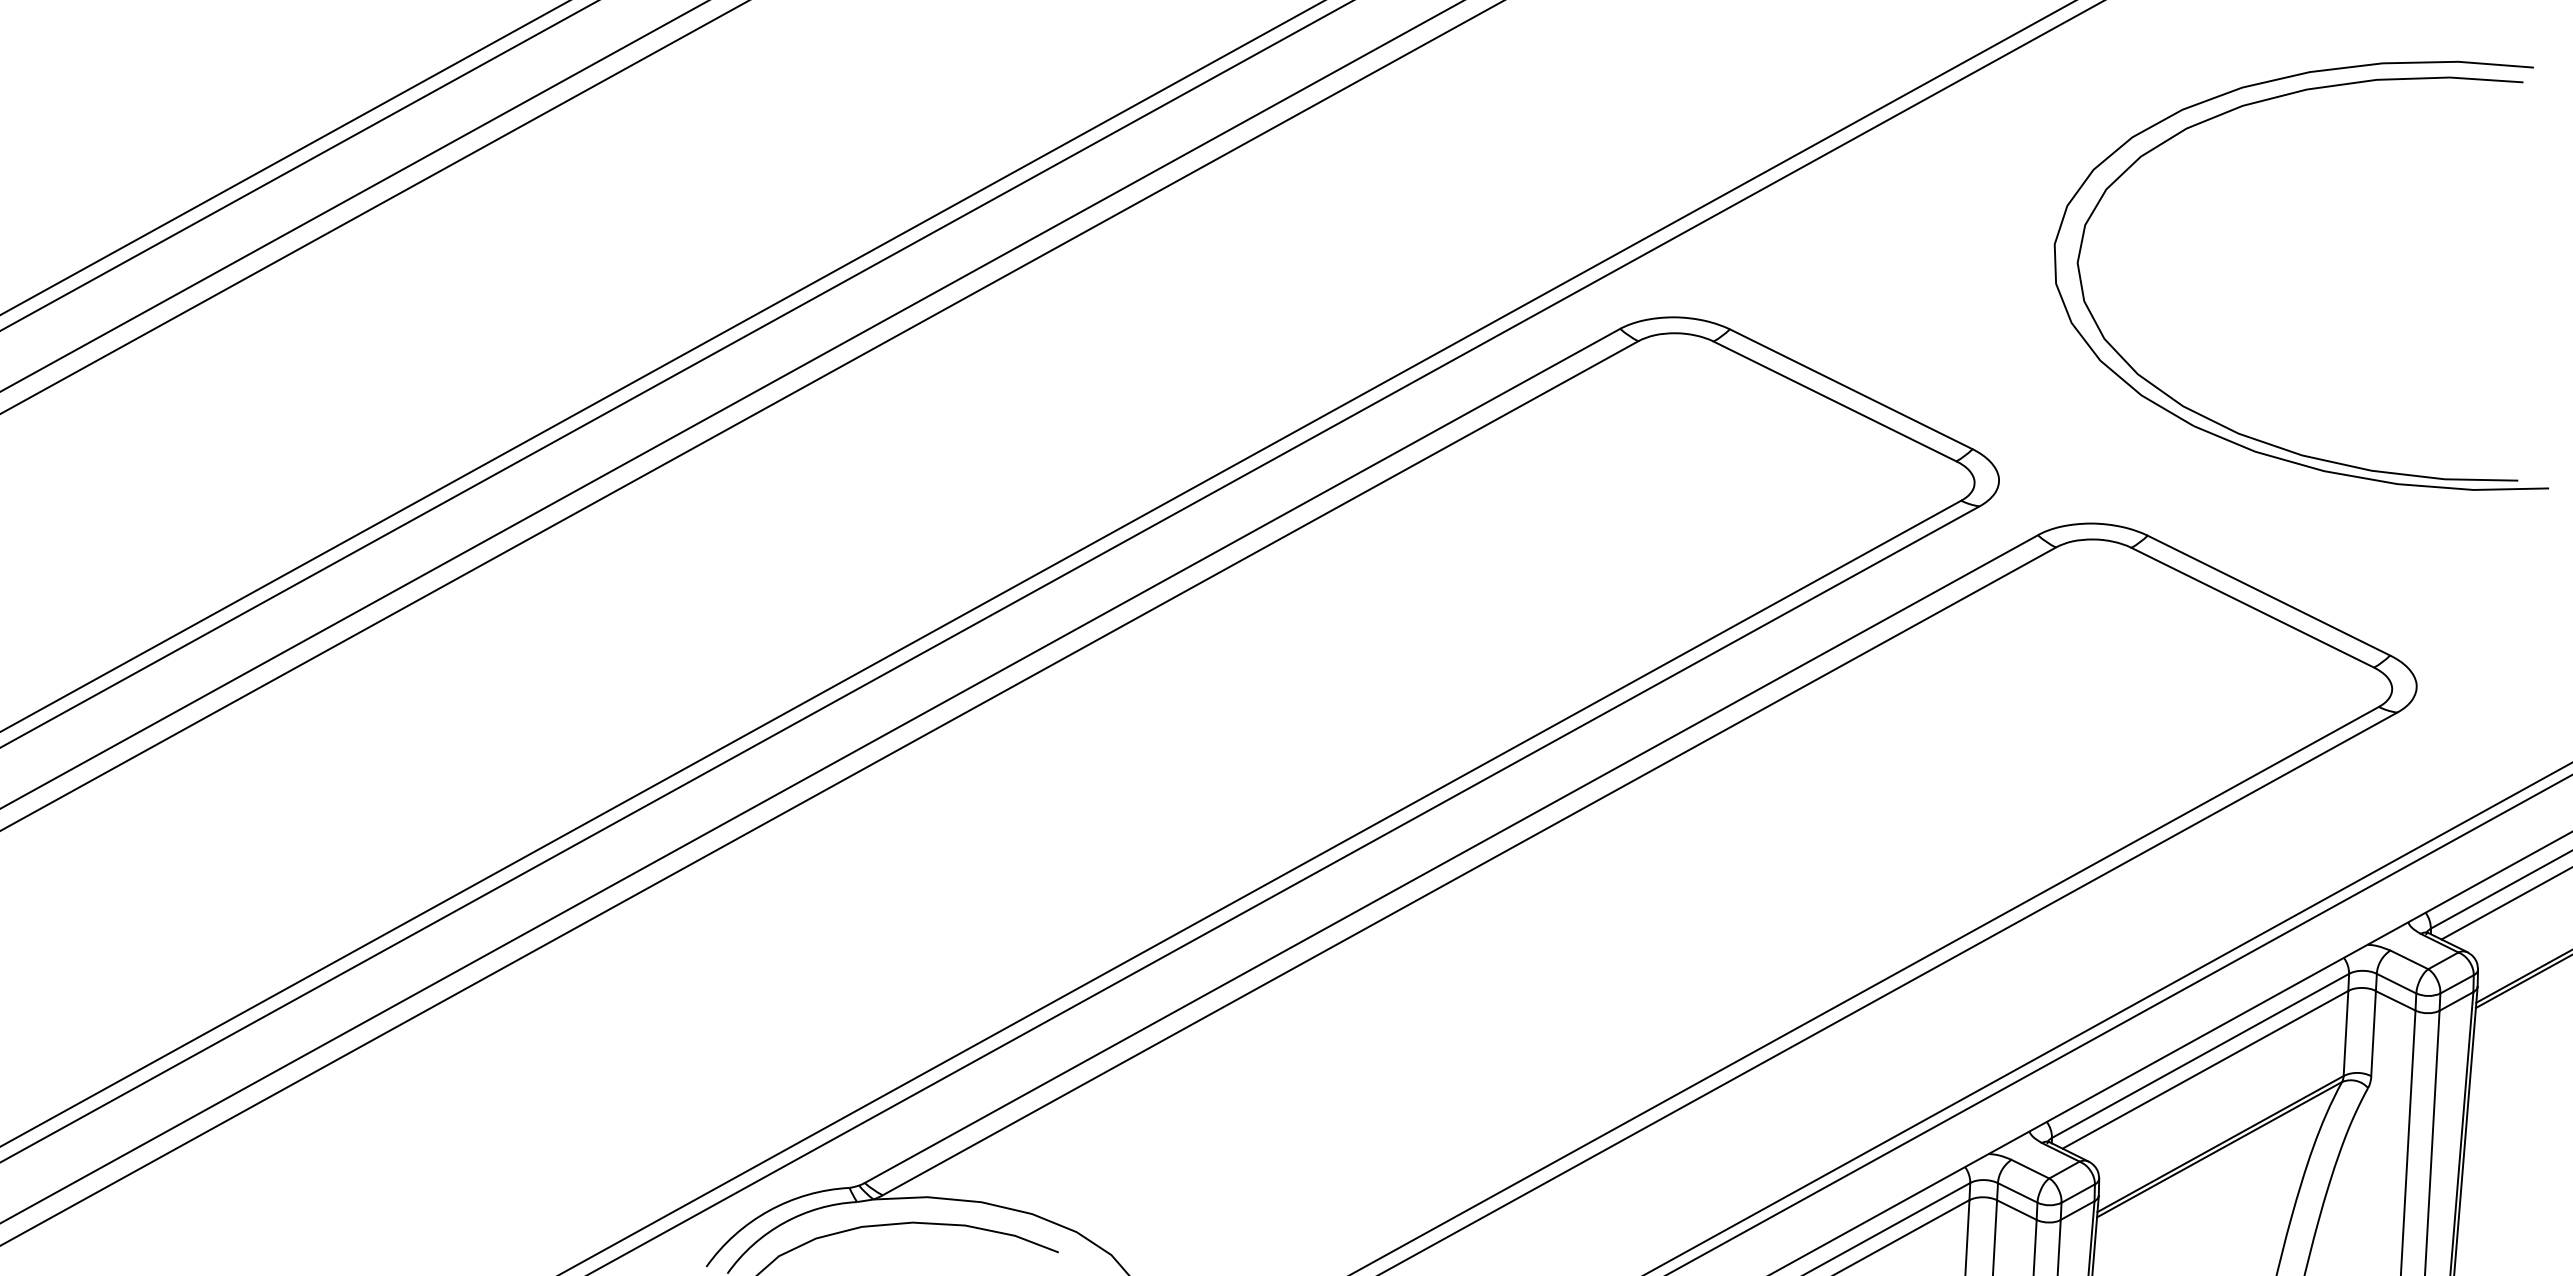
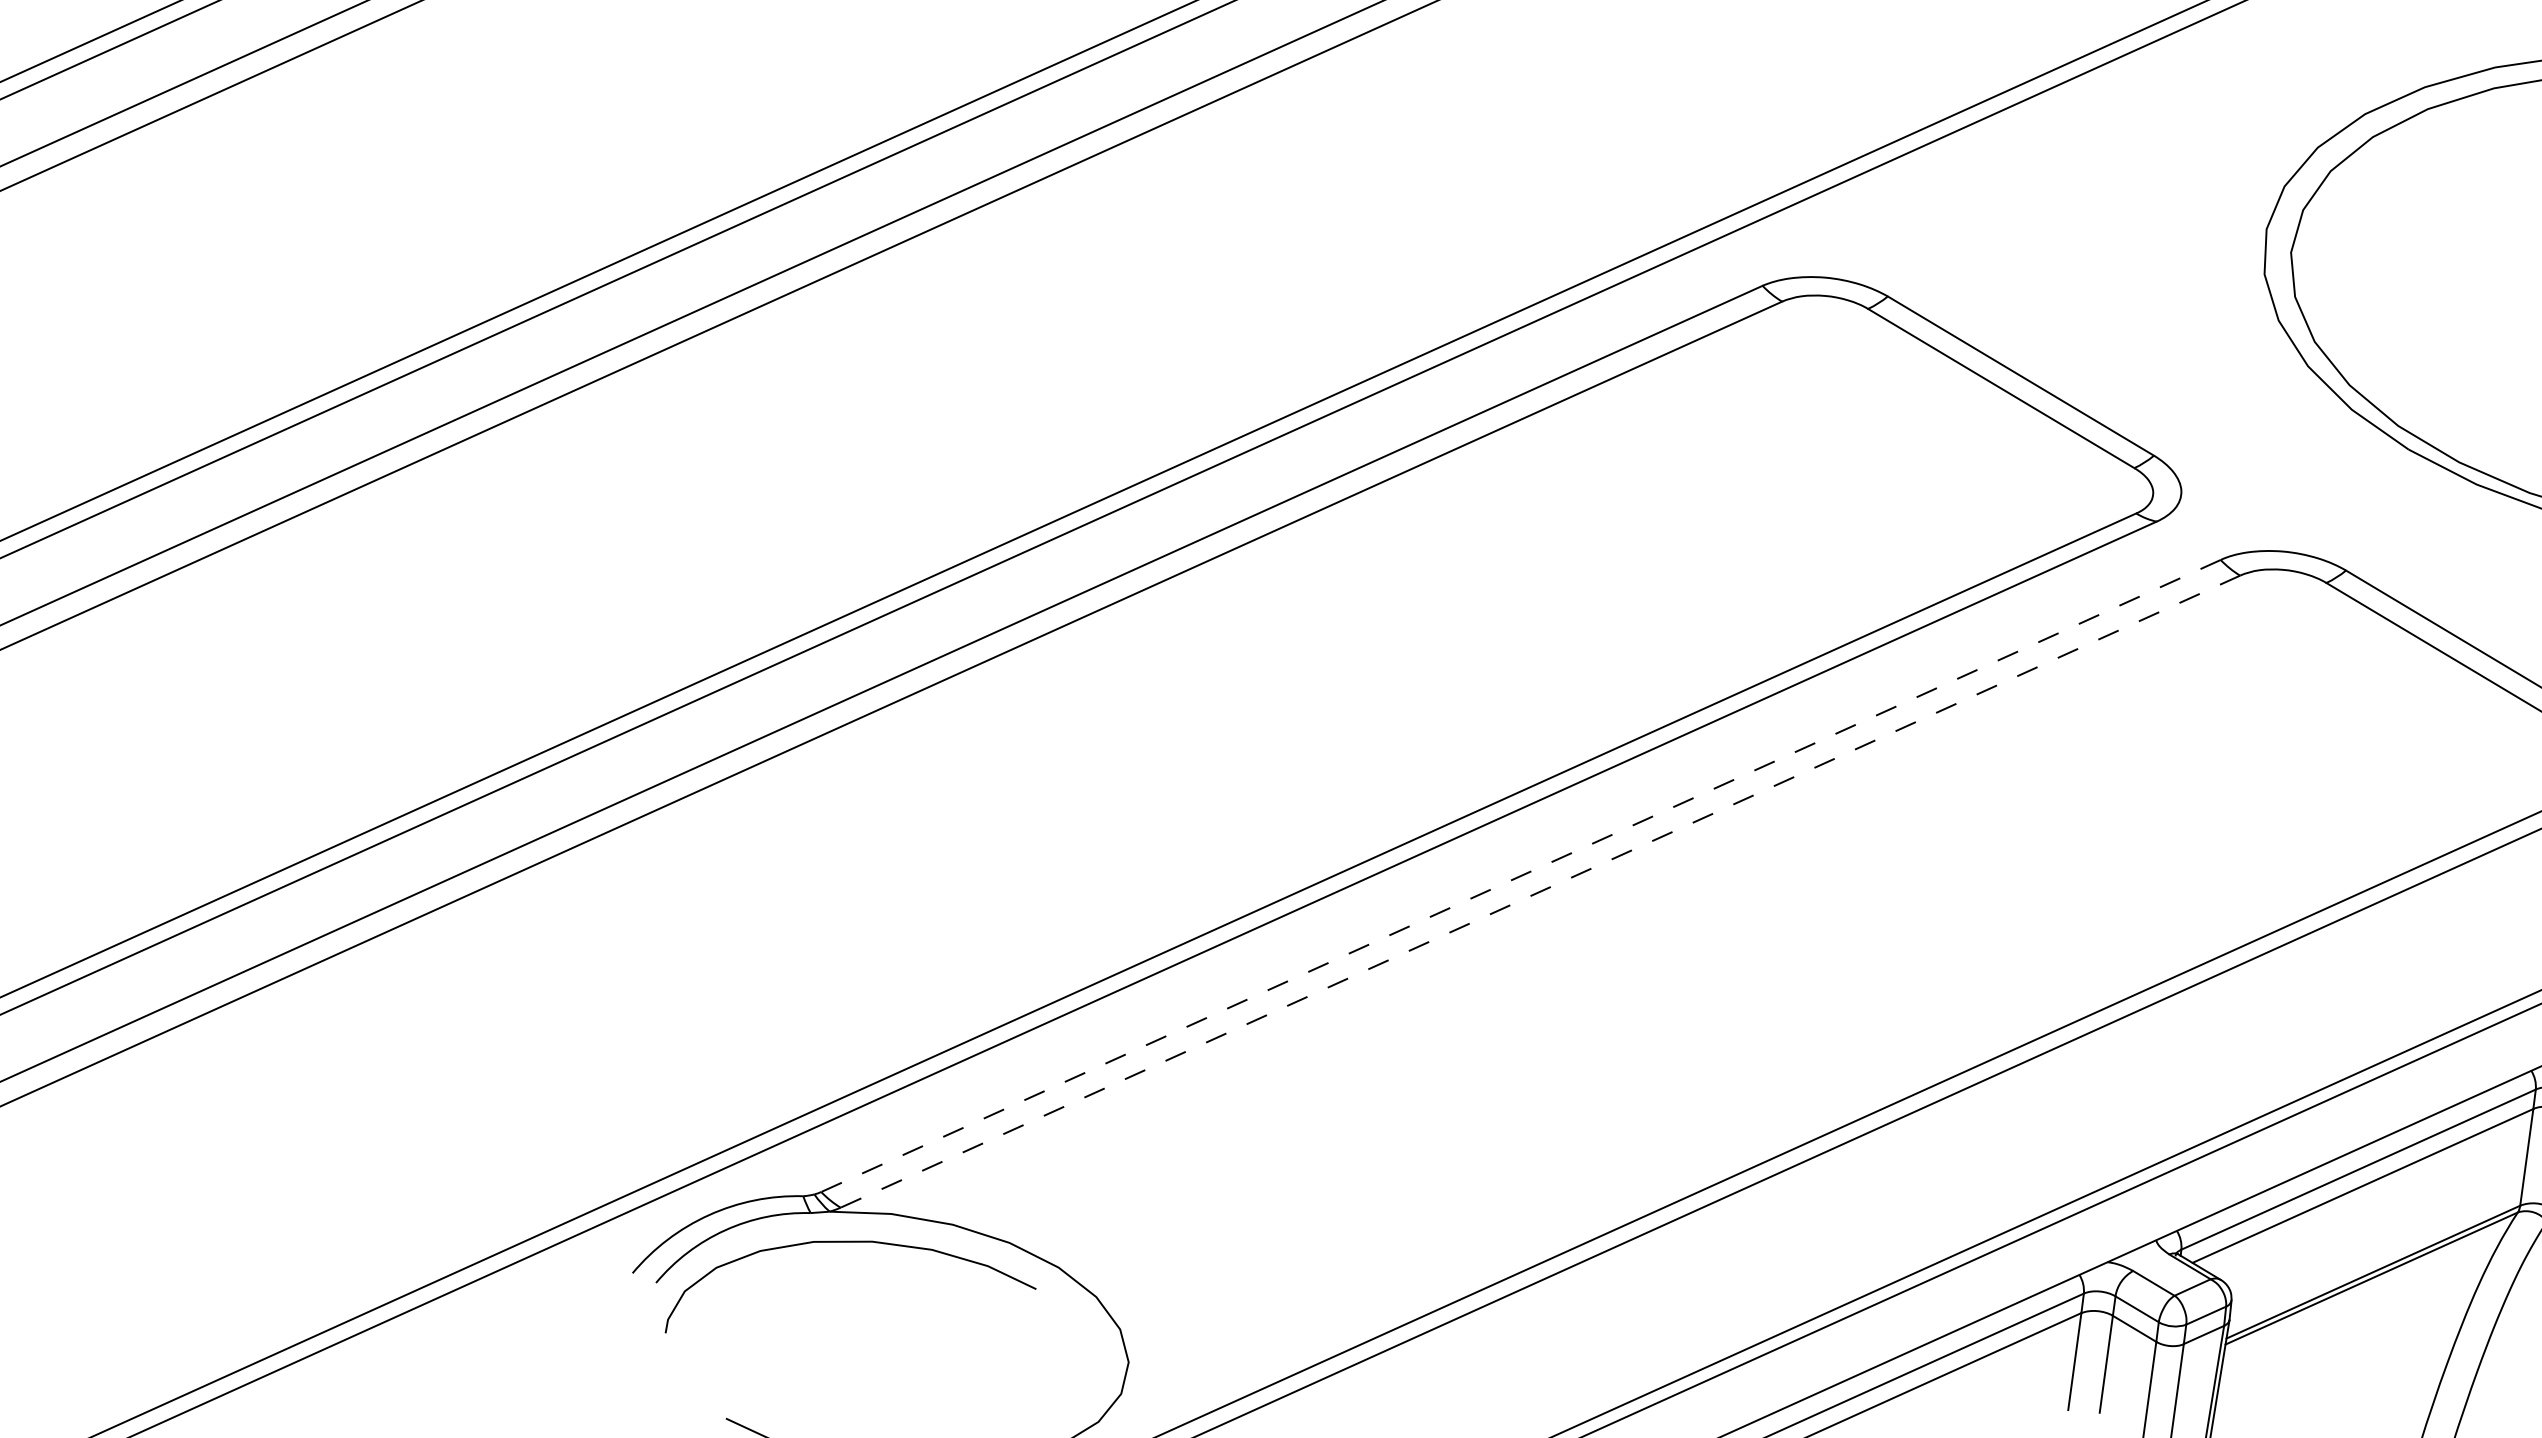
line: (1450, 859) -> (1519, 876), solid -> dashed
line: (1469, 871) -> (1540, 891), solid -> dashed

